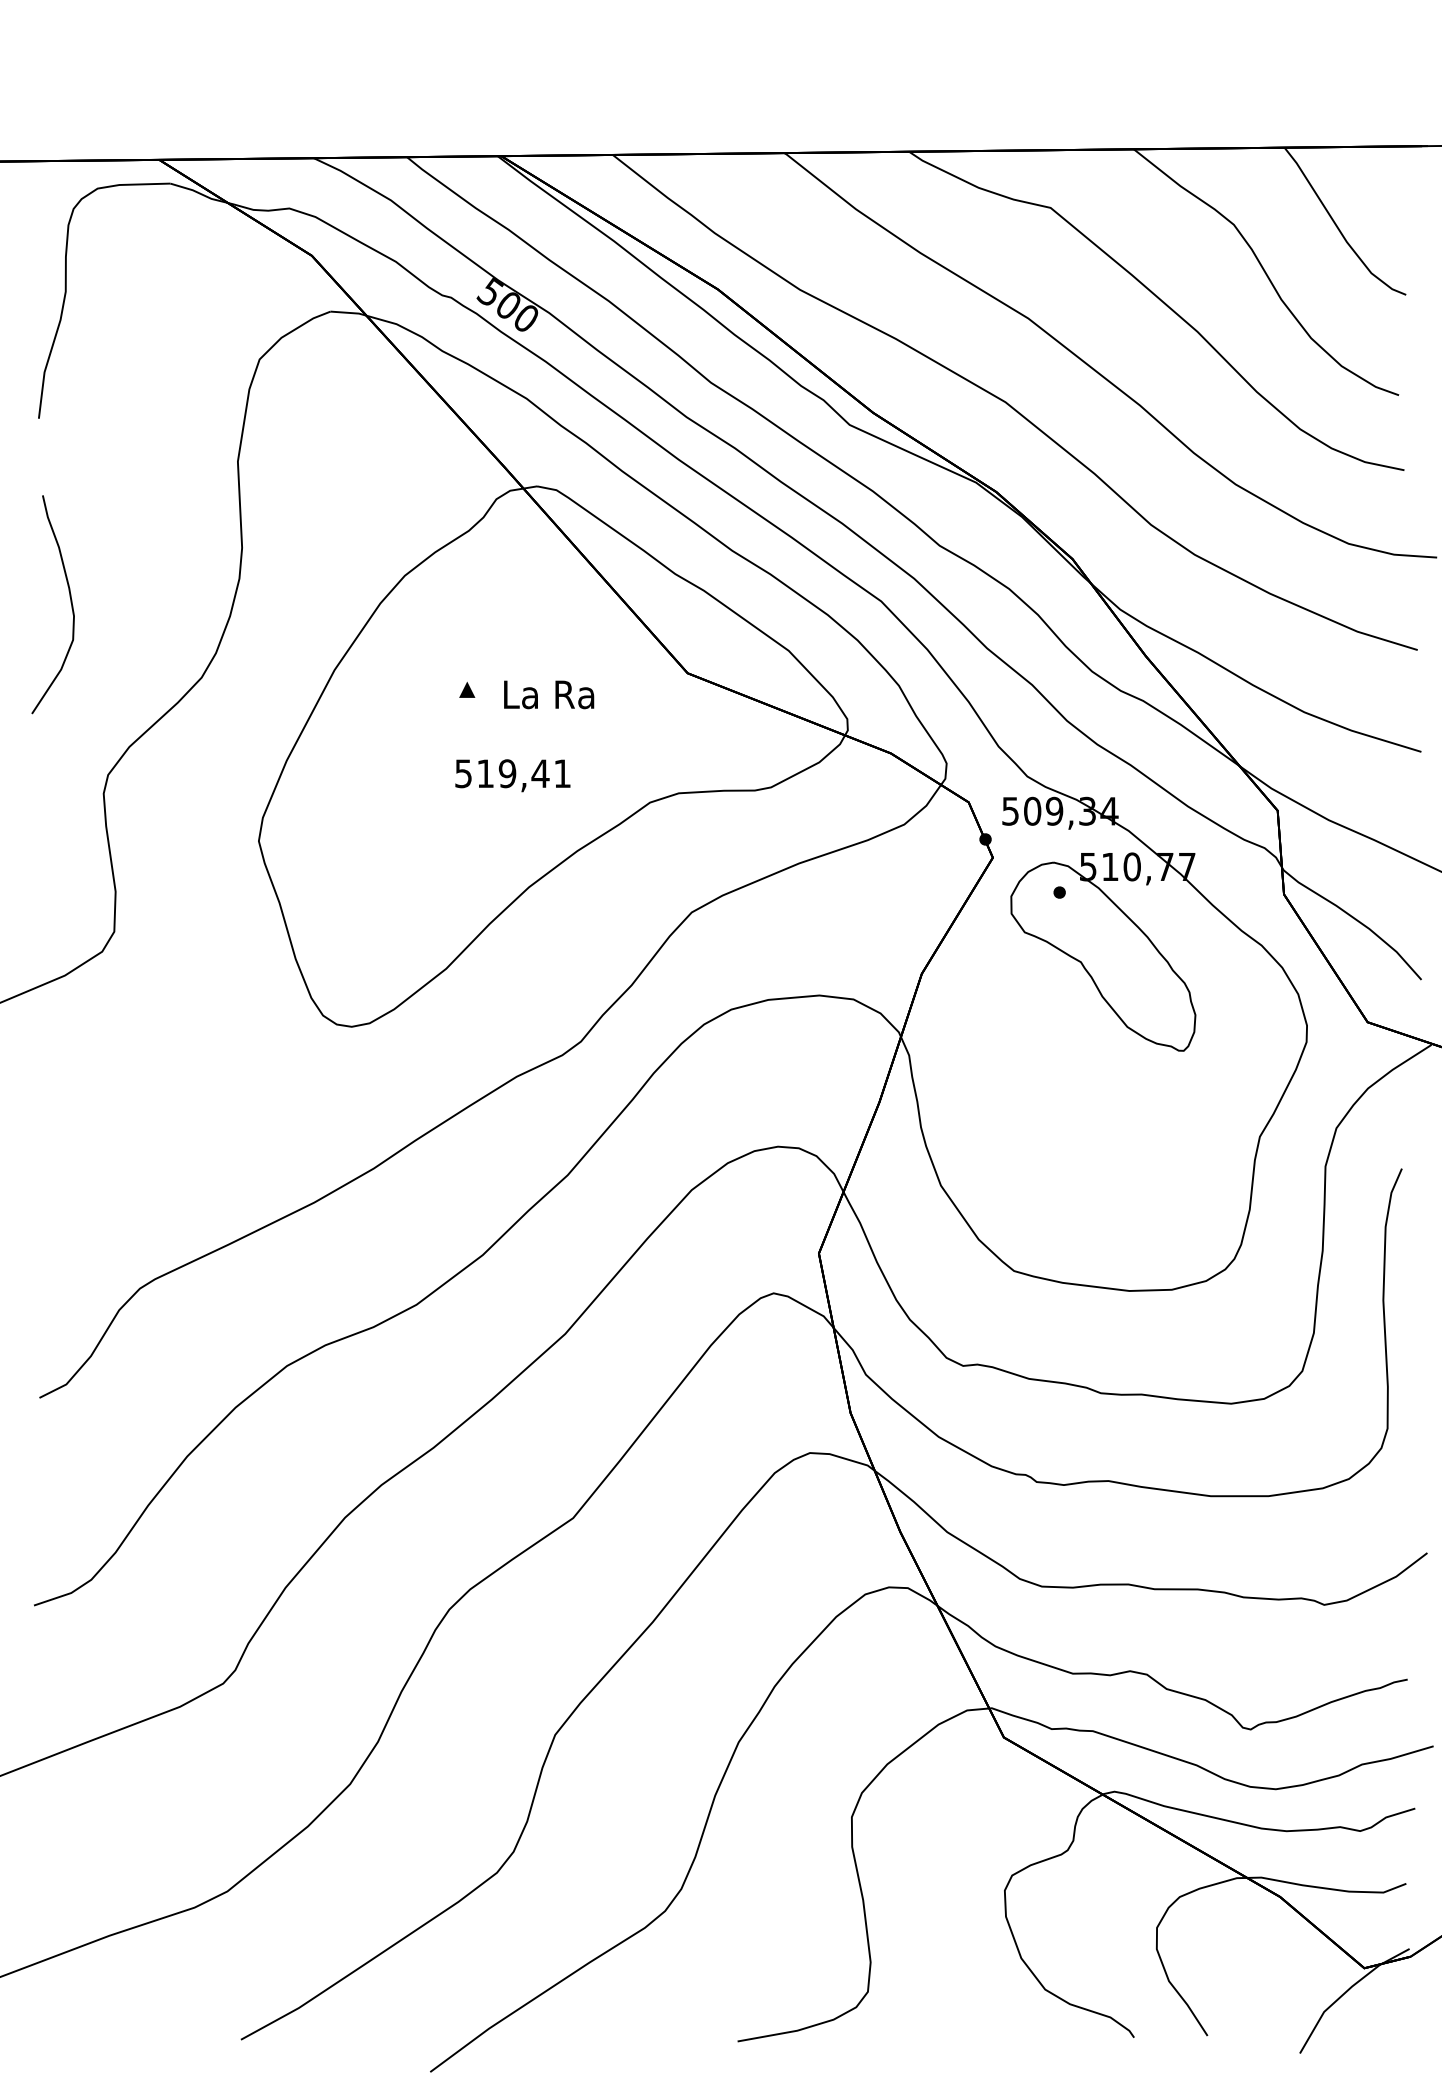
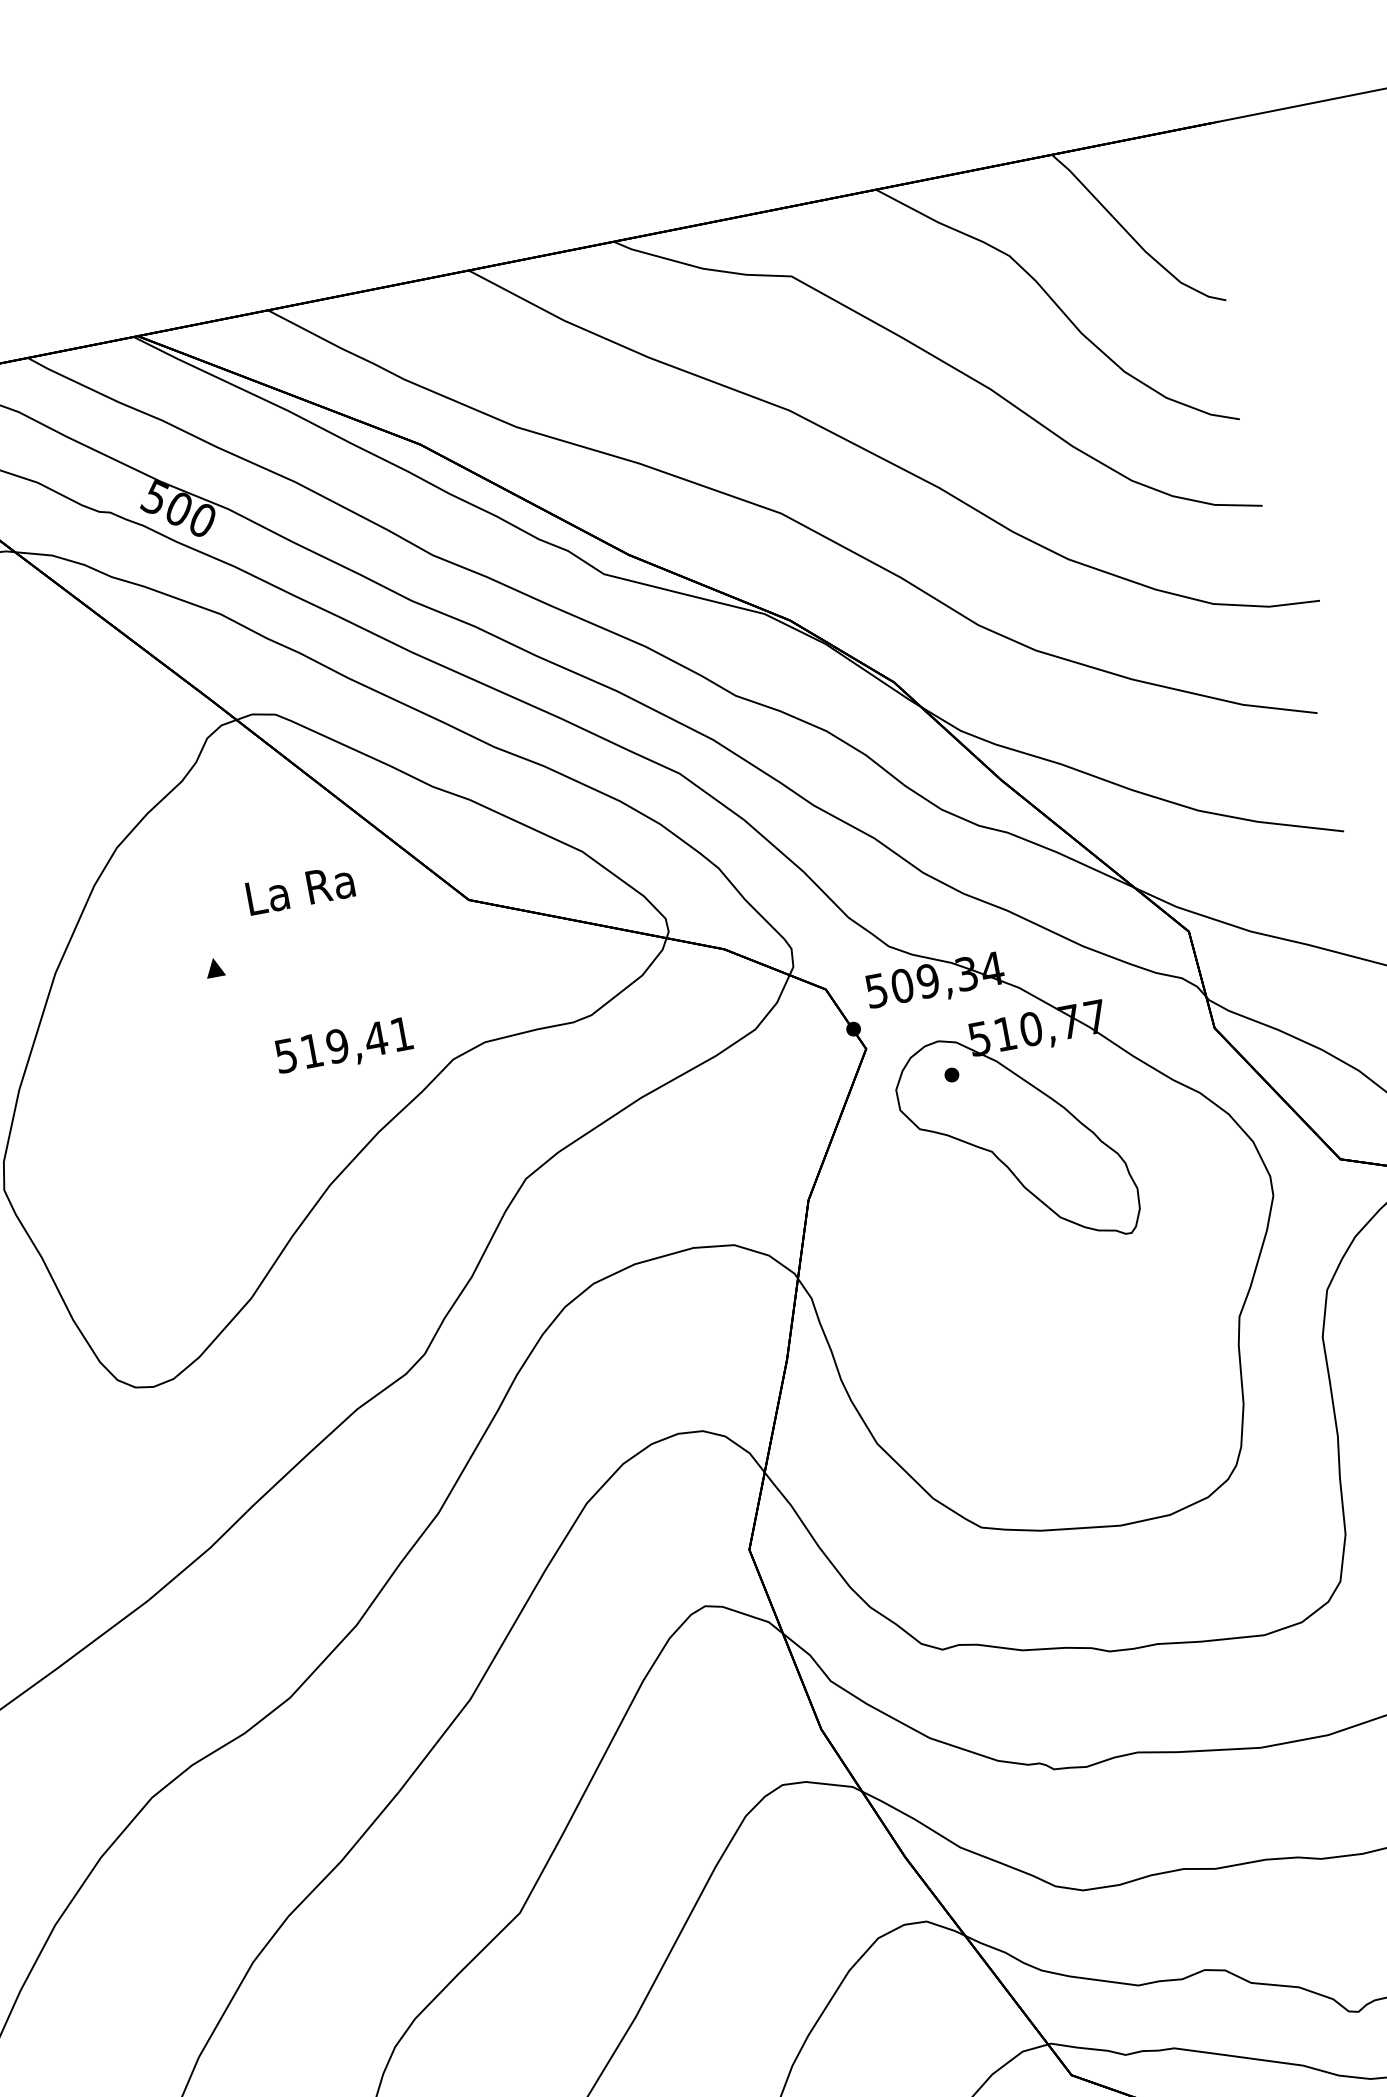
text: (549, 694) -> (300, 889), moved
text: (512, 775) -> (343, 1047), moved

